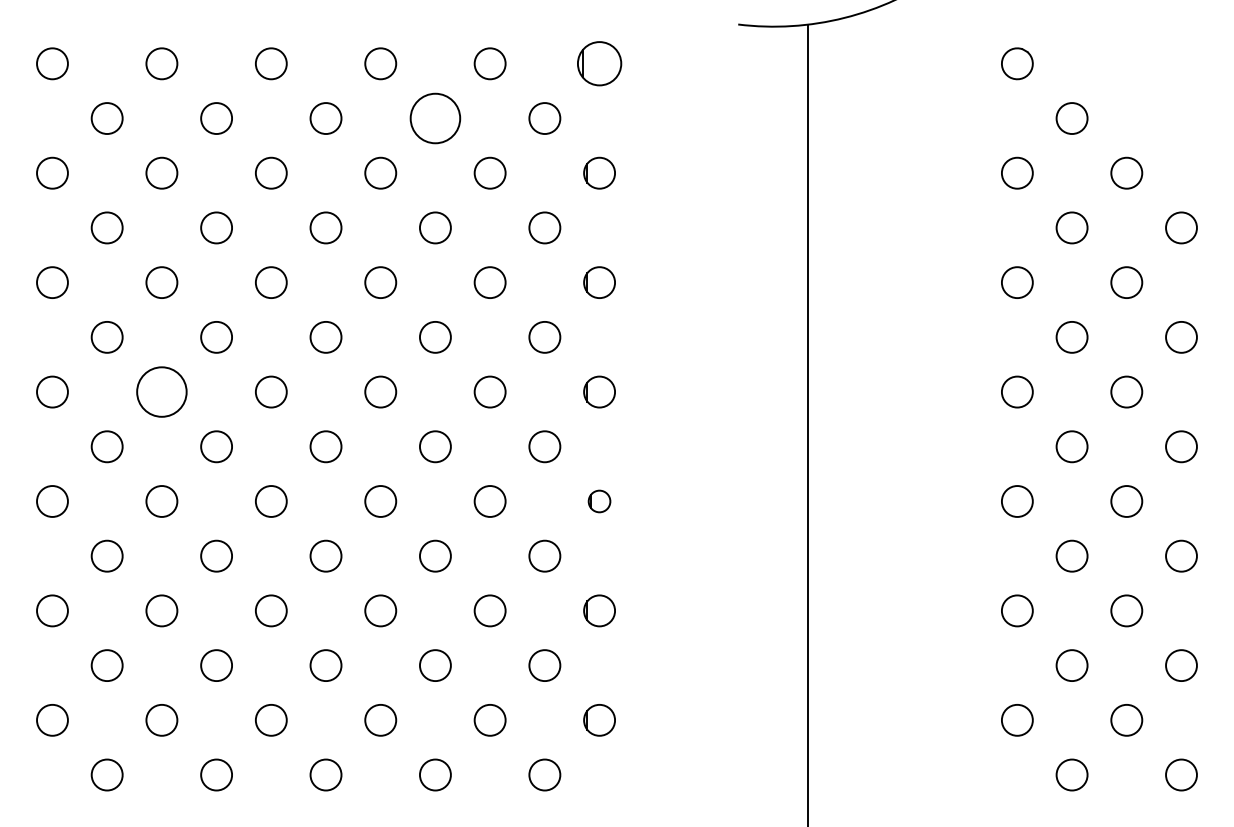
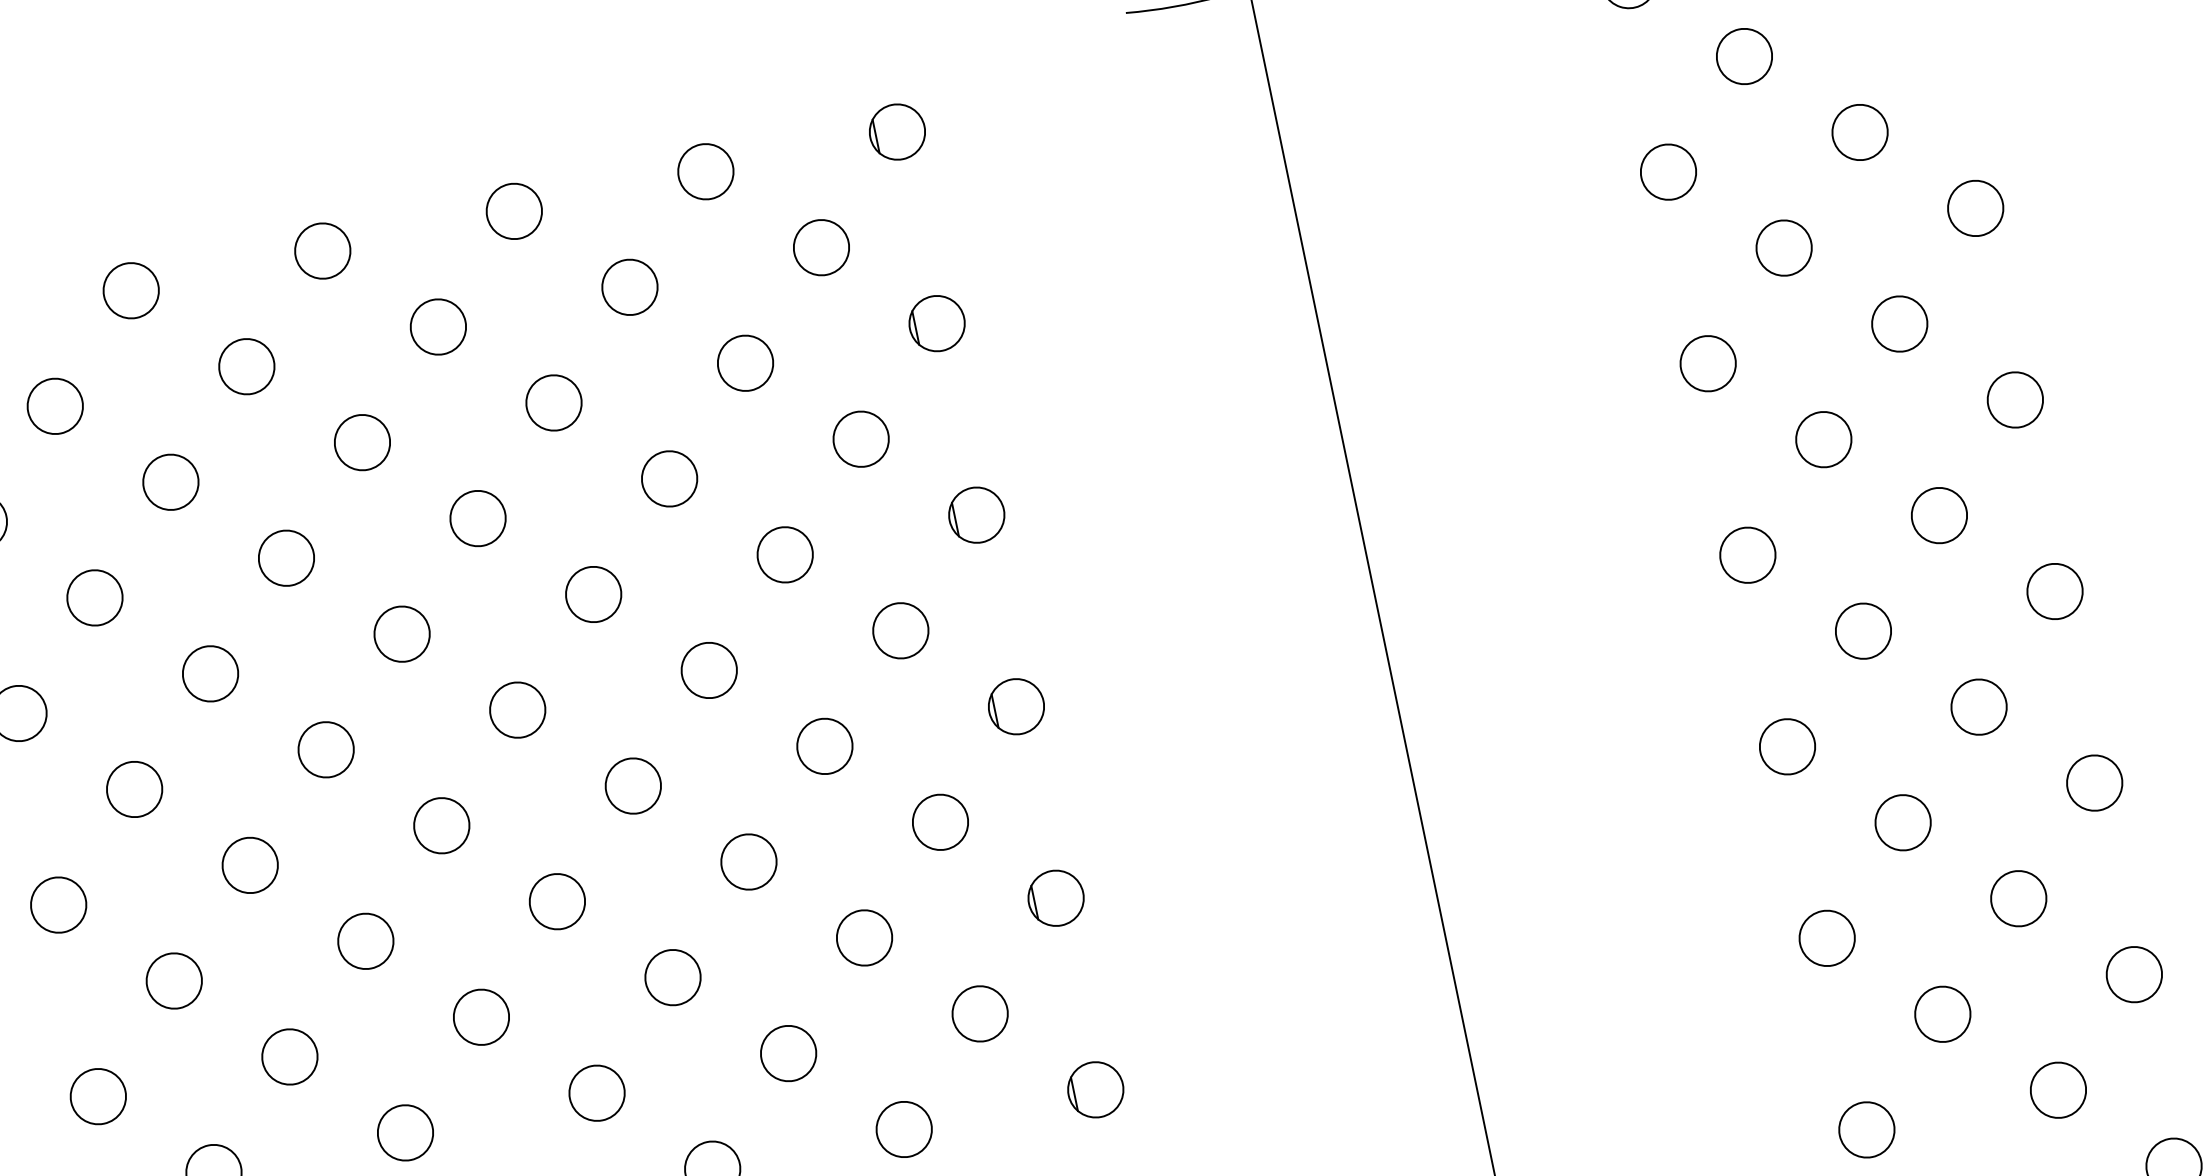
part: (599, 63) -> (897, 131), size x0.71
circle: (434, 118) -> (628, 287), size x0.62
circle: (161, 391) -> (249, 864), size x0.62
part: (599, 501) -> (1055, 898), size x1.43

